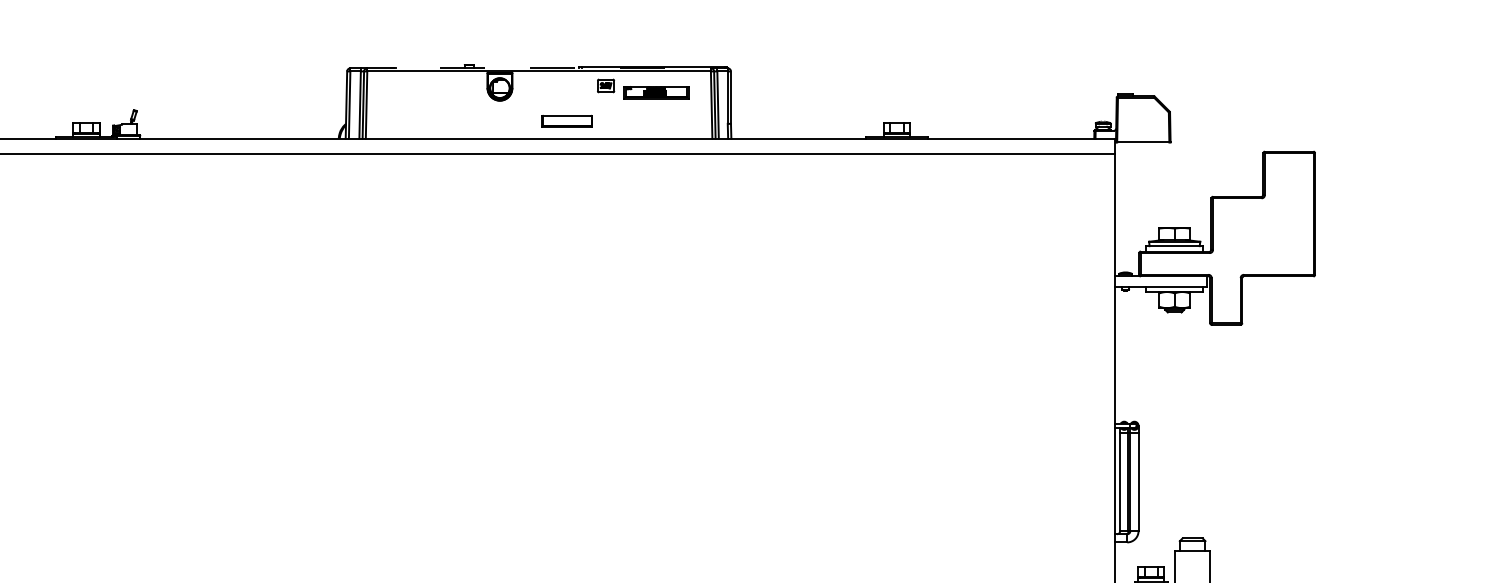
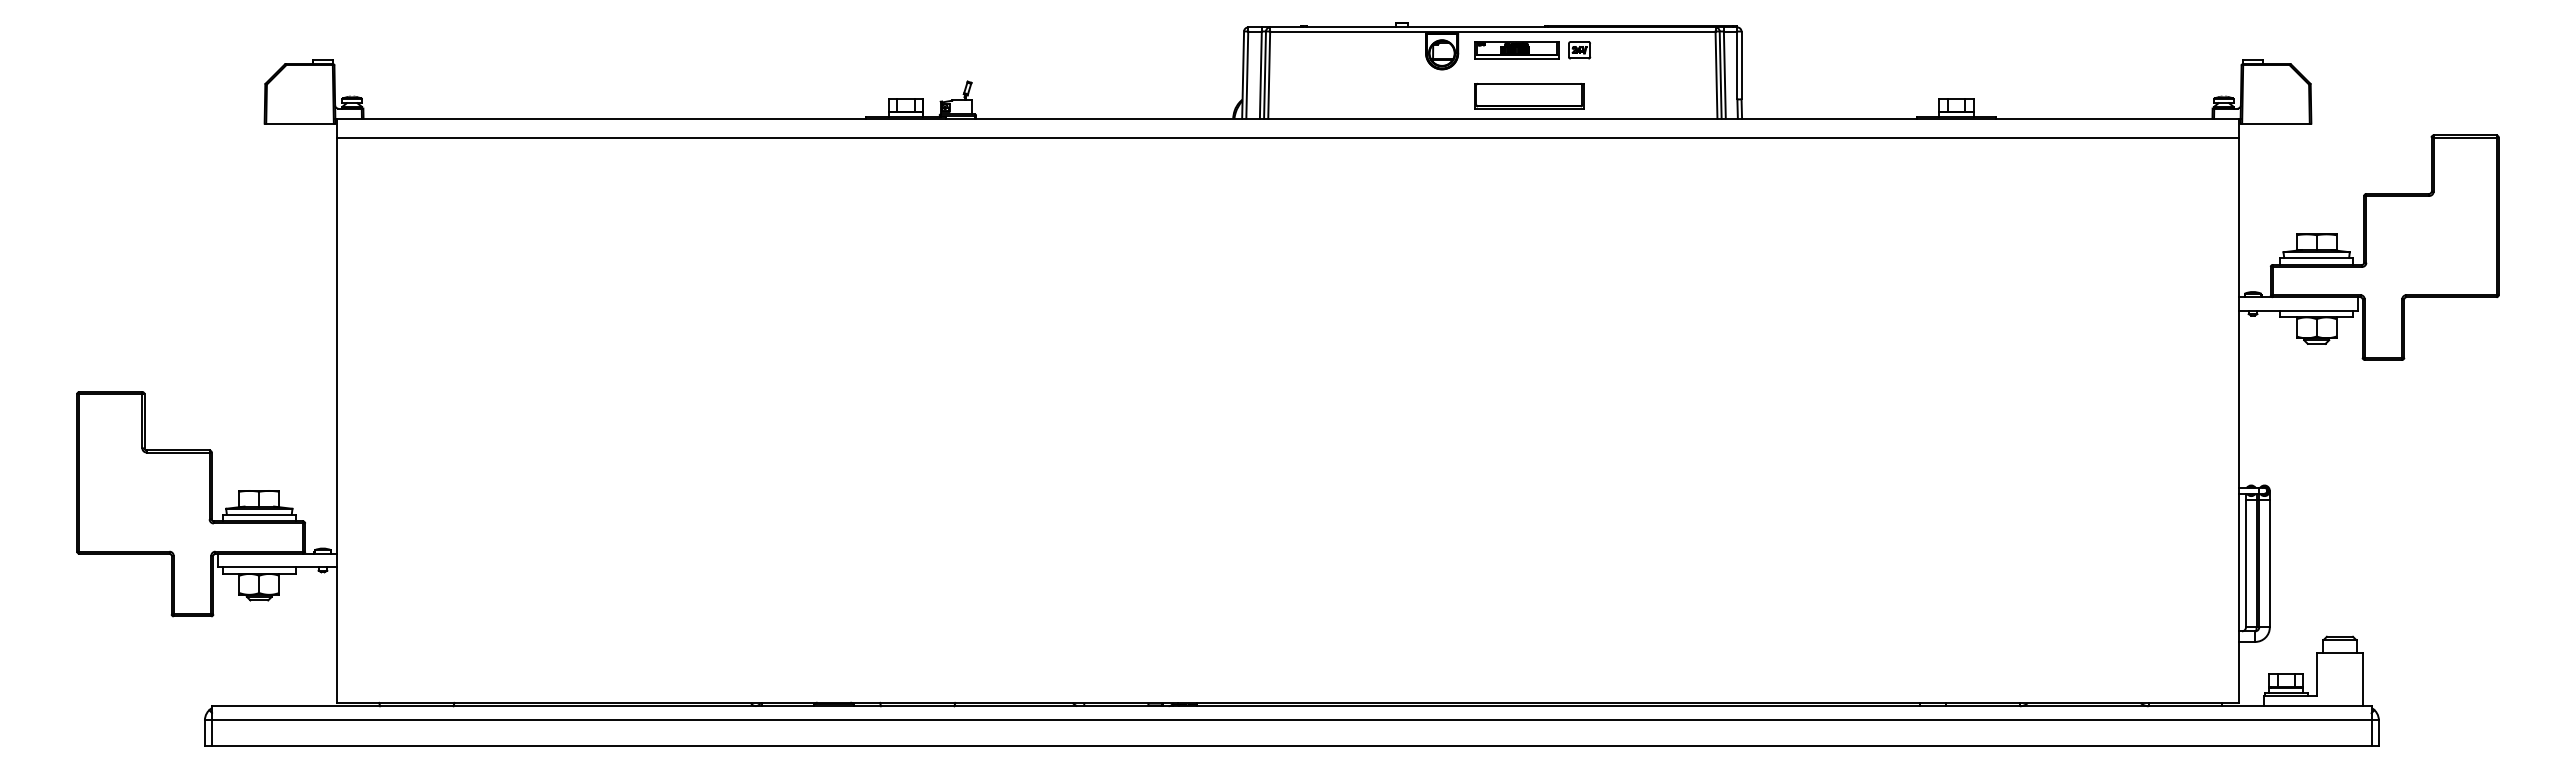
line: (538, 68) -> (1492, 27), dashed -> solid
part: (656, 93) -> (1516, 50), moved
part: (567, 121) -> (1529, 96), size x1.67

